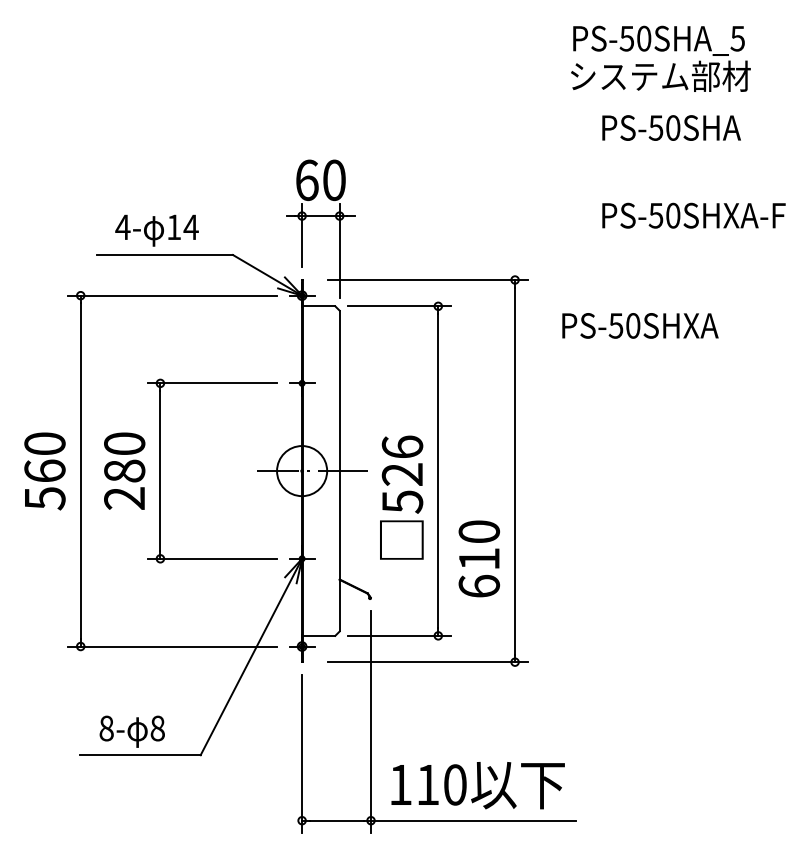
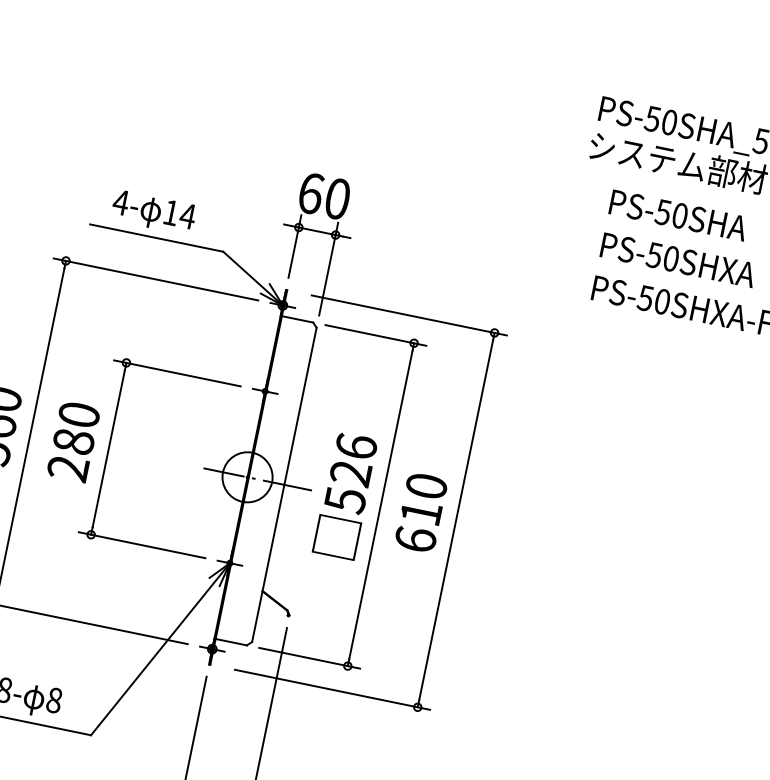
text: (640, 325) -> (678, 259), moved
text: (401, 497) -> (345, 495), moved
text: (478, 558) -> (420, 512), moved

